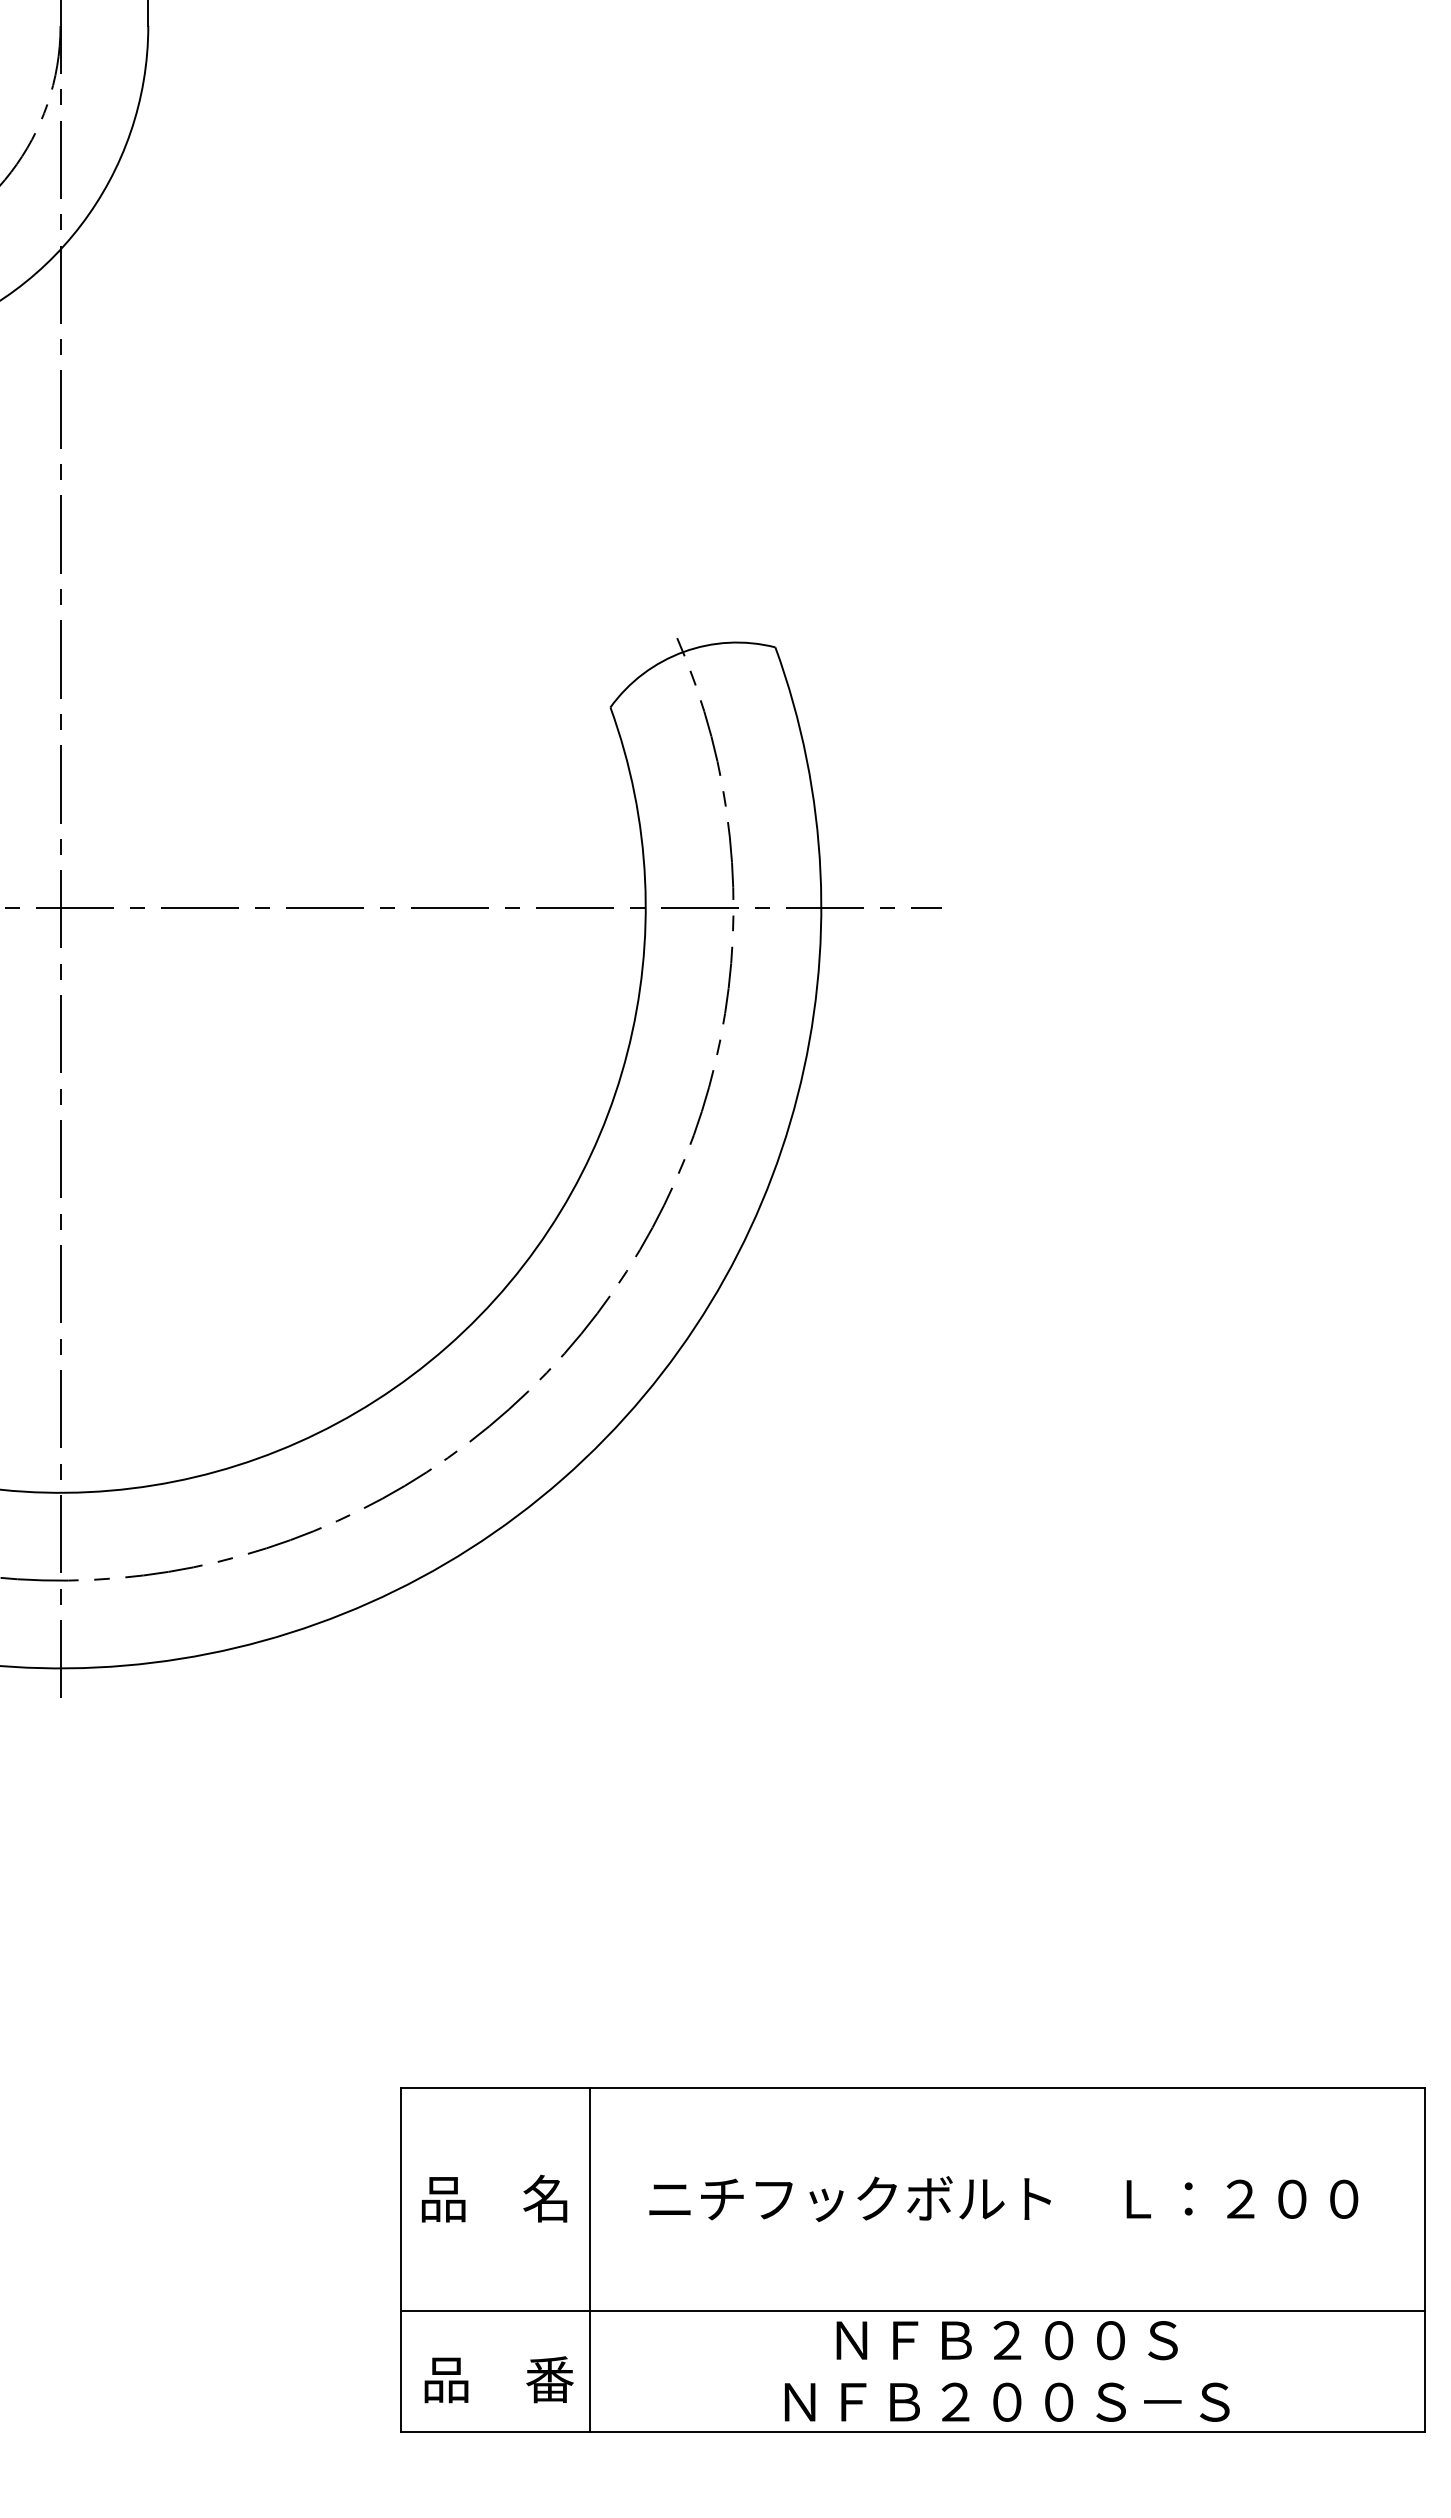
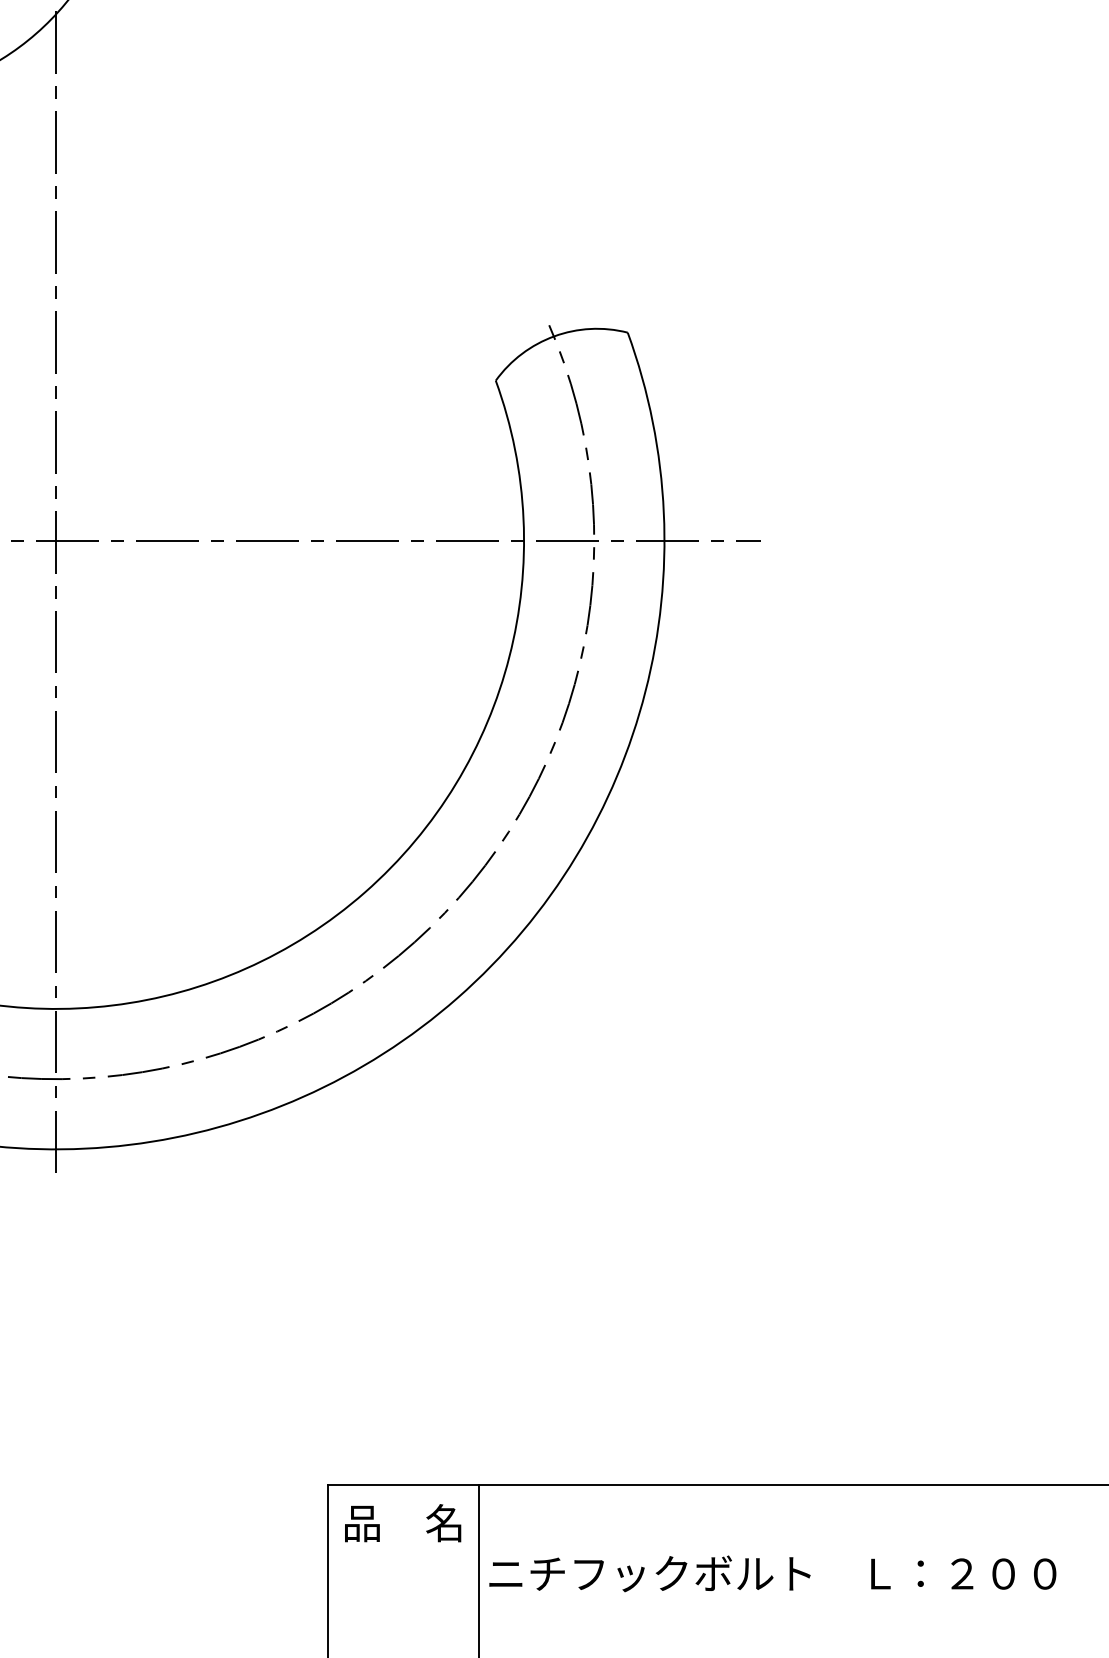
text: (494, 2198) -> (403, 1523), moved
text: (1003, 2198) -> (772, 1573), moved

